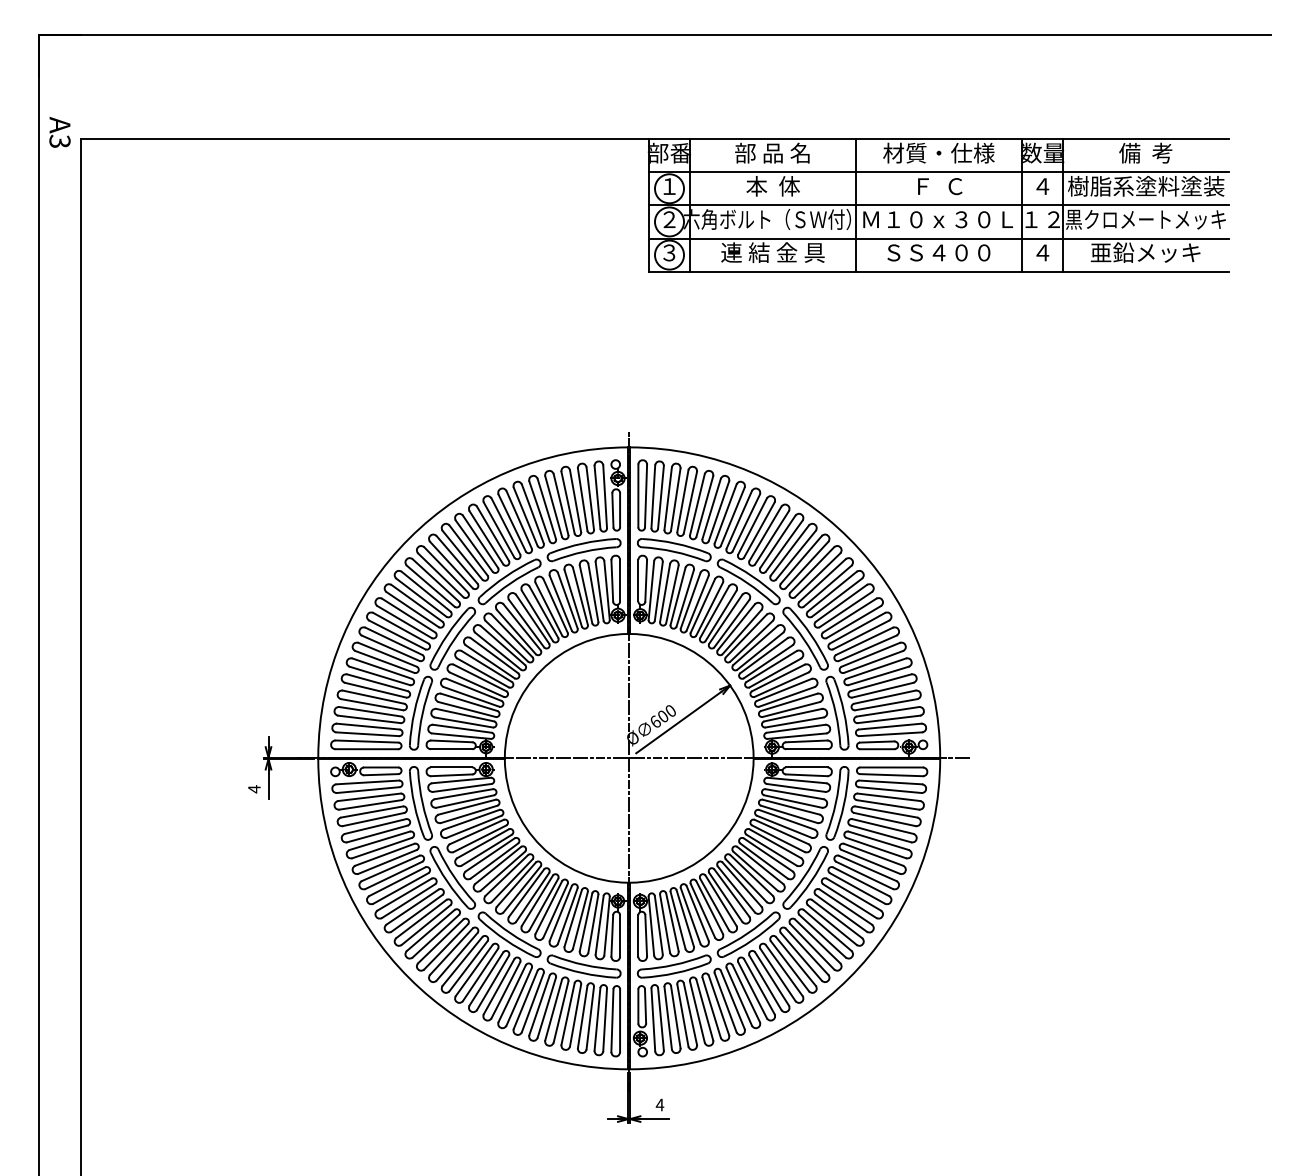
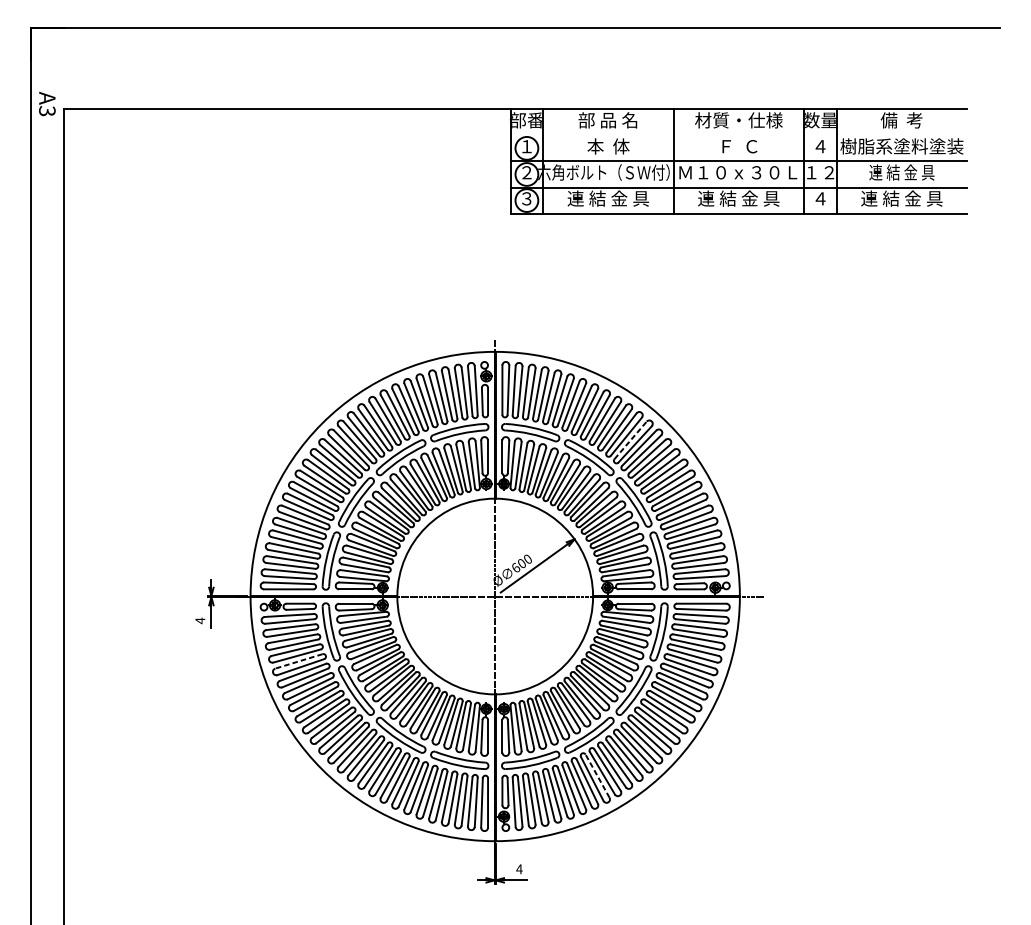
line: (938, 172) -> (738, 135), removed
text: (1145, 219) -> (901, 172), 黒クロメートメッキ -> 連 結 金 具
text: (938, 252) -> (738, 198), ＳＳ４００ -> 連 結 金 具
text: (1145, 252) -> (901, 198), 亜鉛メッキ -> 連 結 金 具
line: (801, 559) -> (630, 440), solid -> dashed
line: (379, 840) -> (298, 661), solid -> dashed
line: (759, 986) -> (597, 776), solid -> dashed

